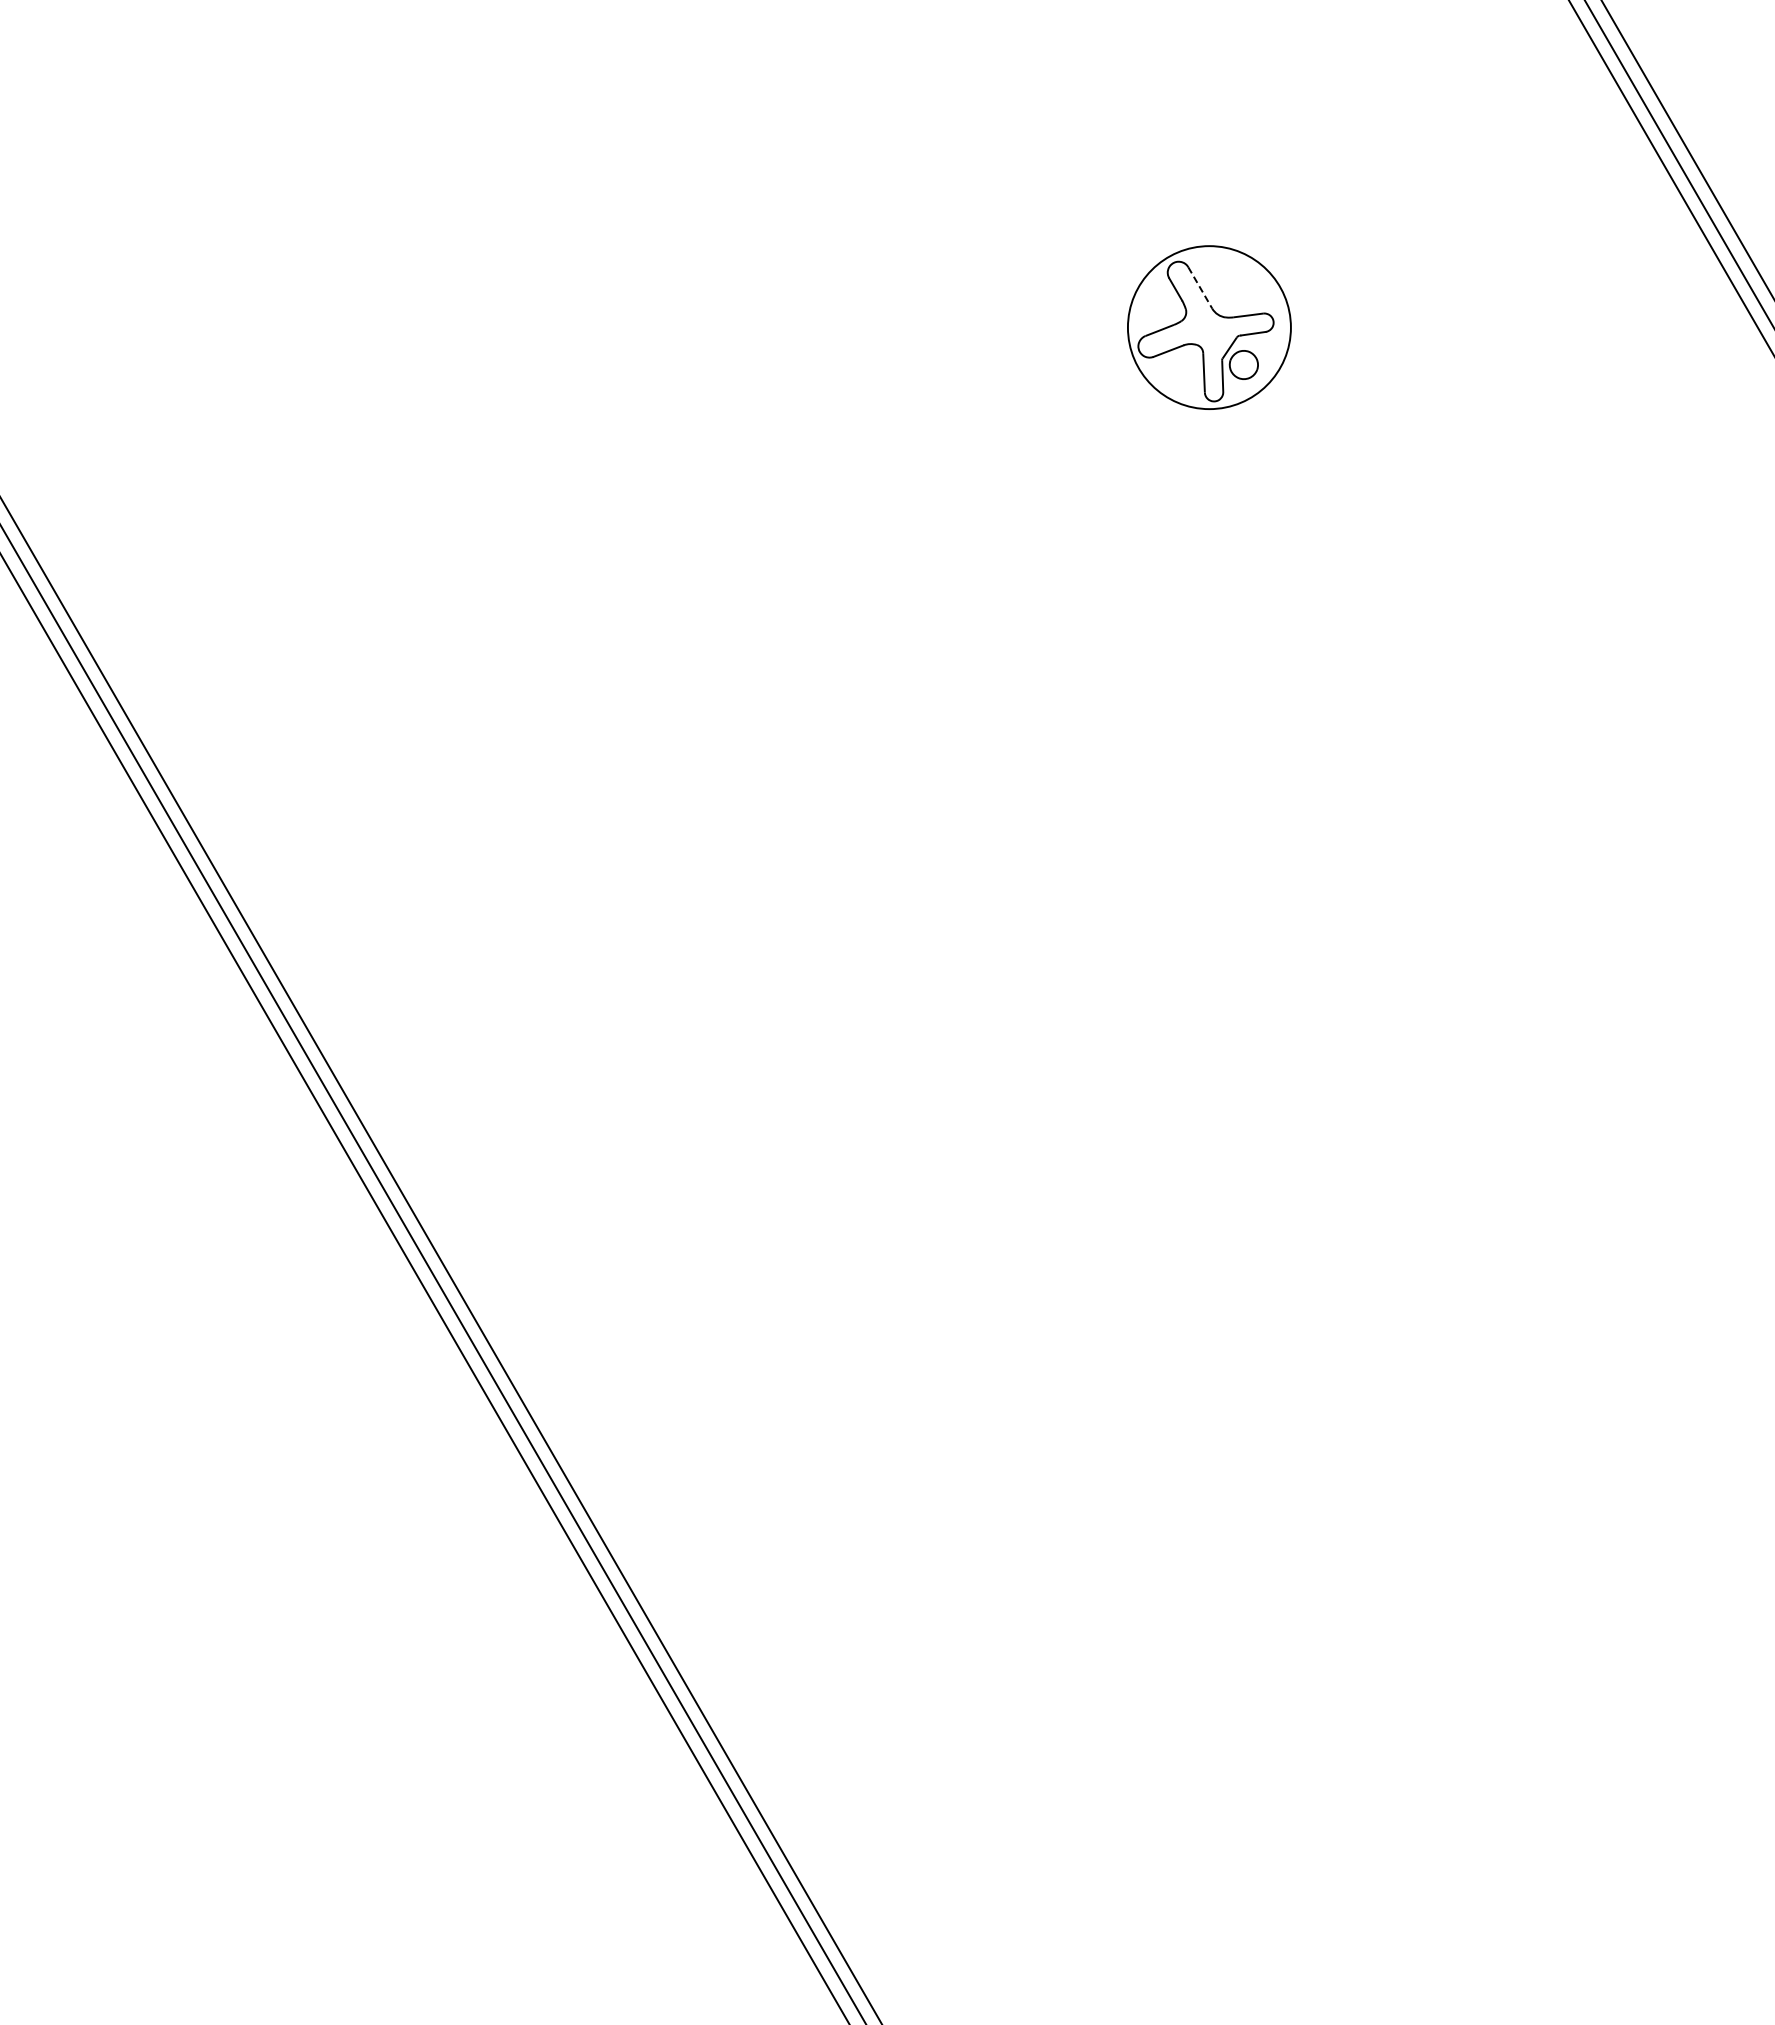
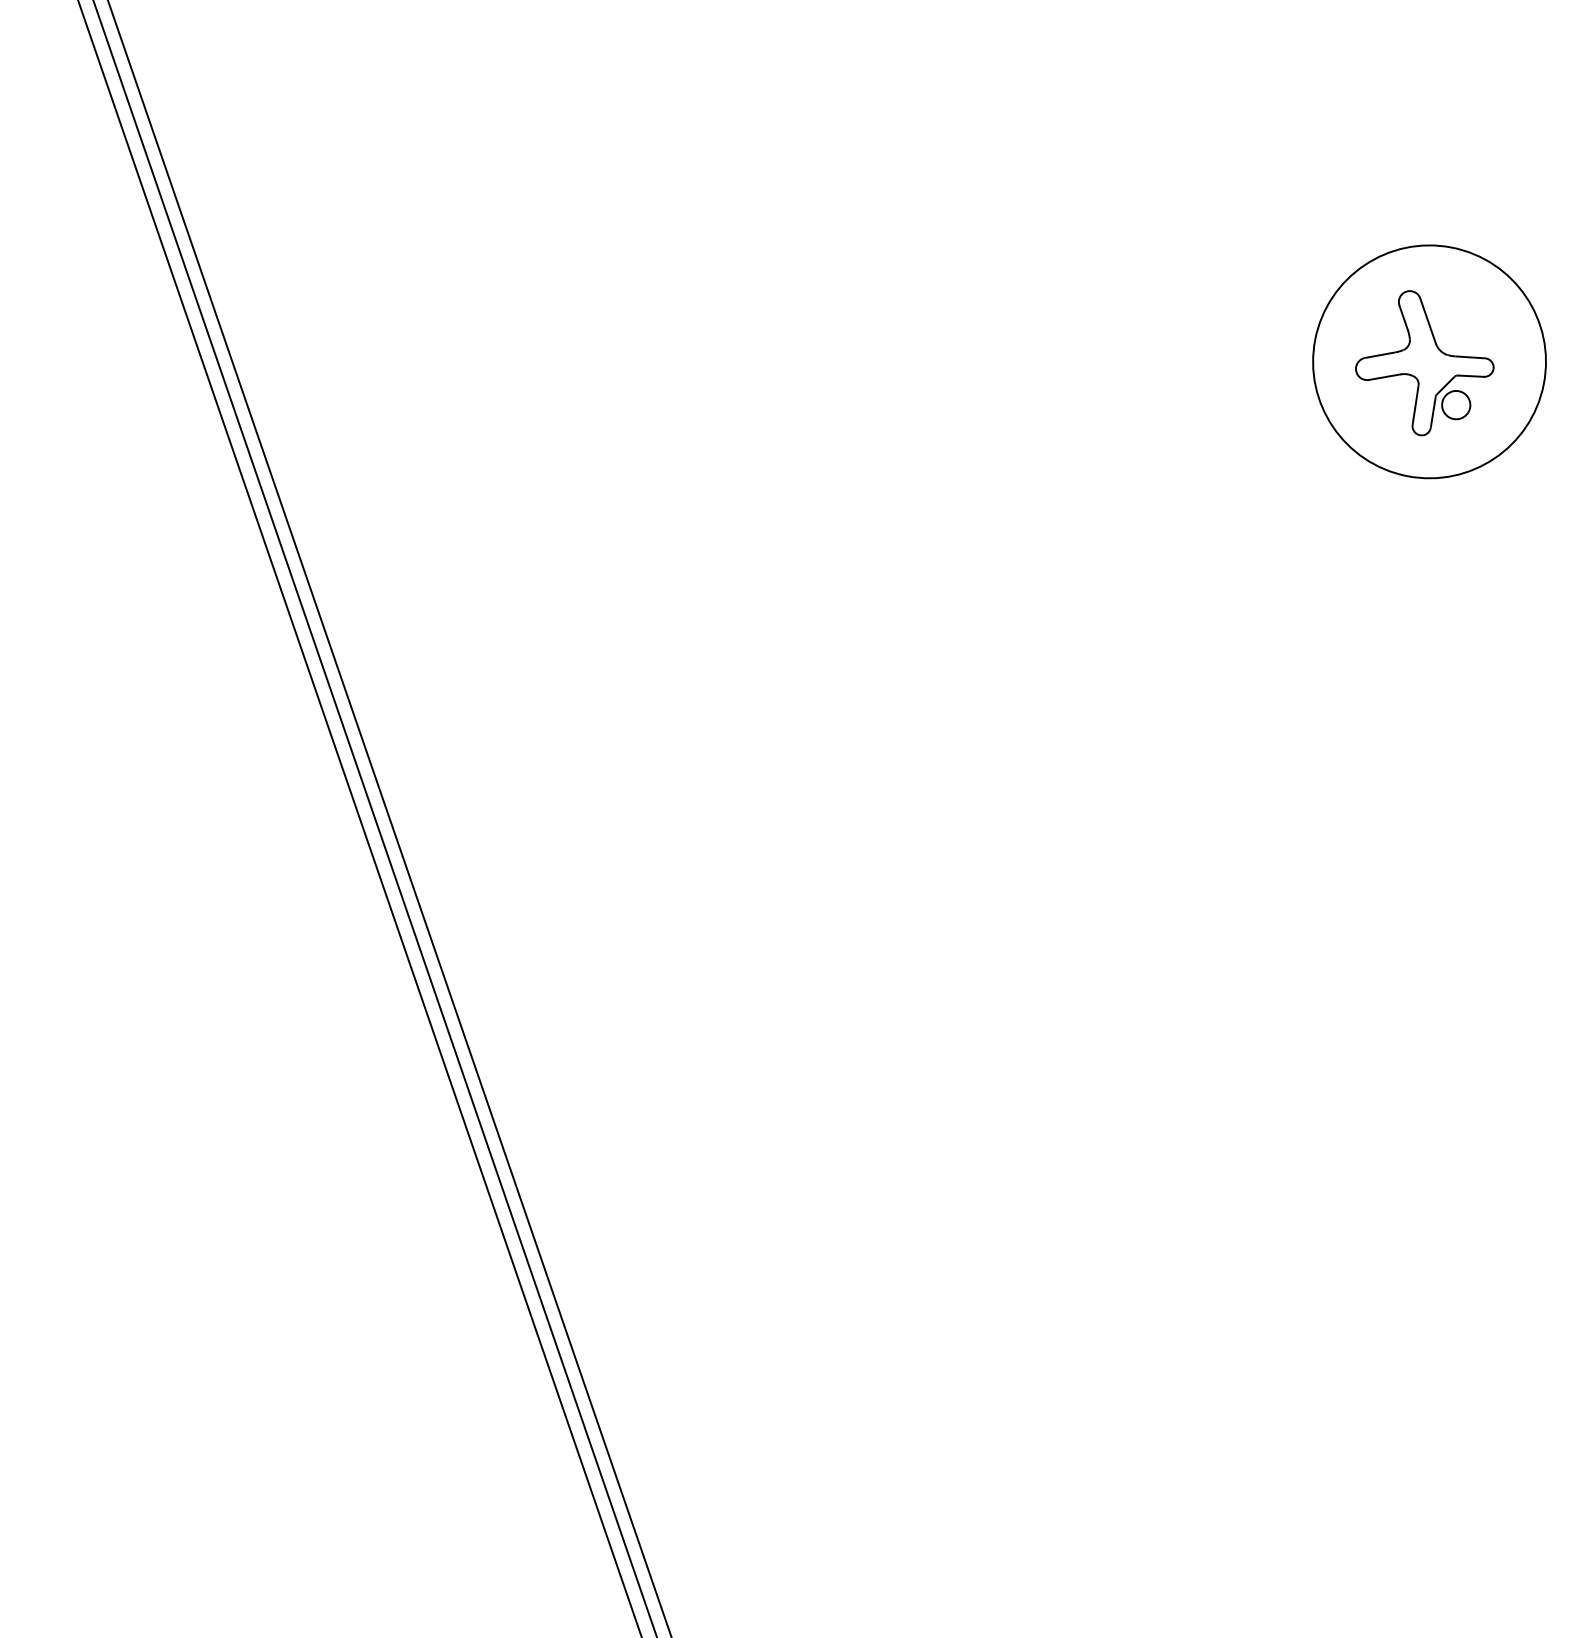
line: (1200, 287) -> (1428, 320), dashed -> solid
circle: (1209, 327) -> (1429, 361), size x1.43

